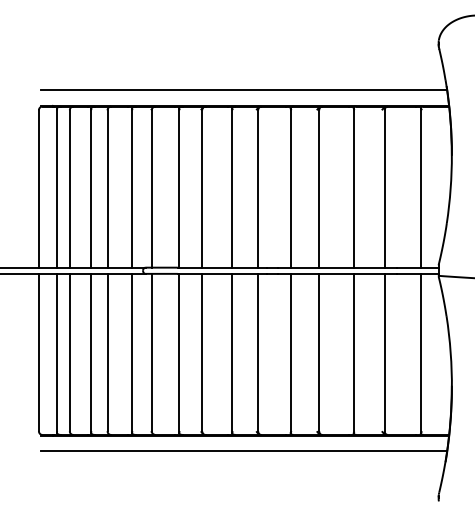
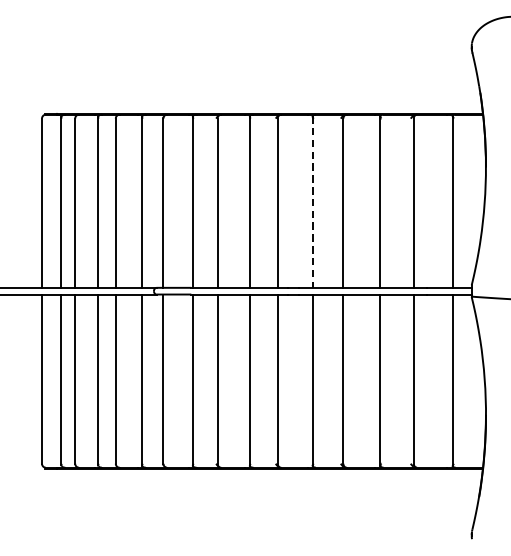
line: (244, 90) -> (263, 97), removed
line: (290, 187) -> (312, 201), solid -> dashed
line: (244, 451) -> (263, 485), removed

